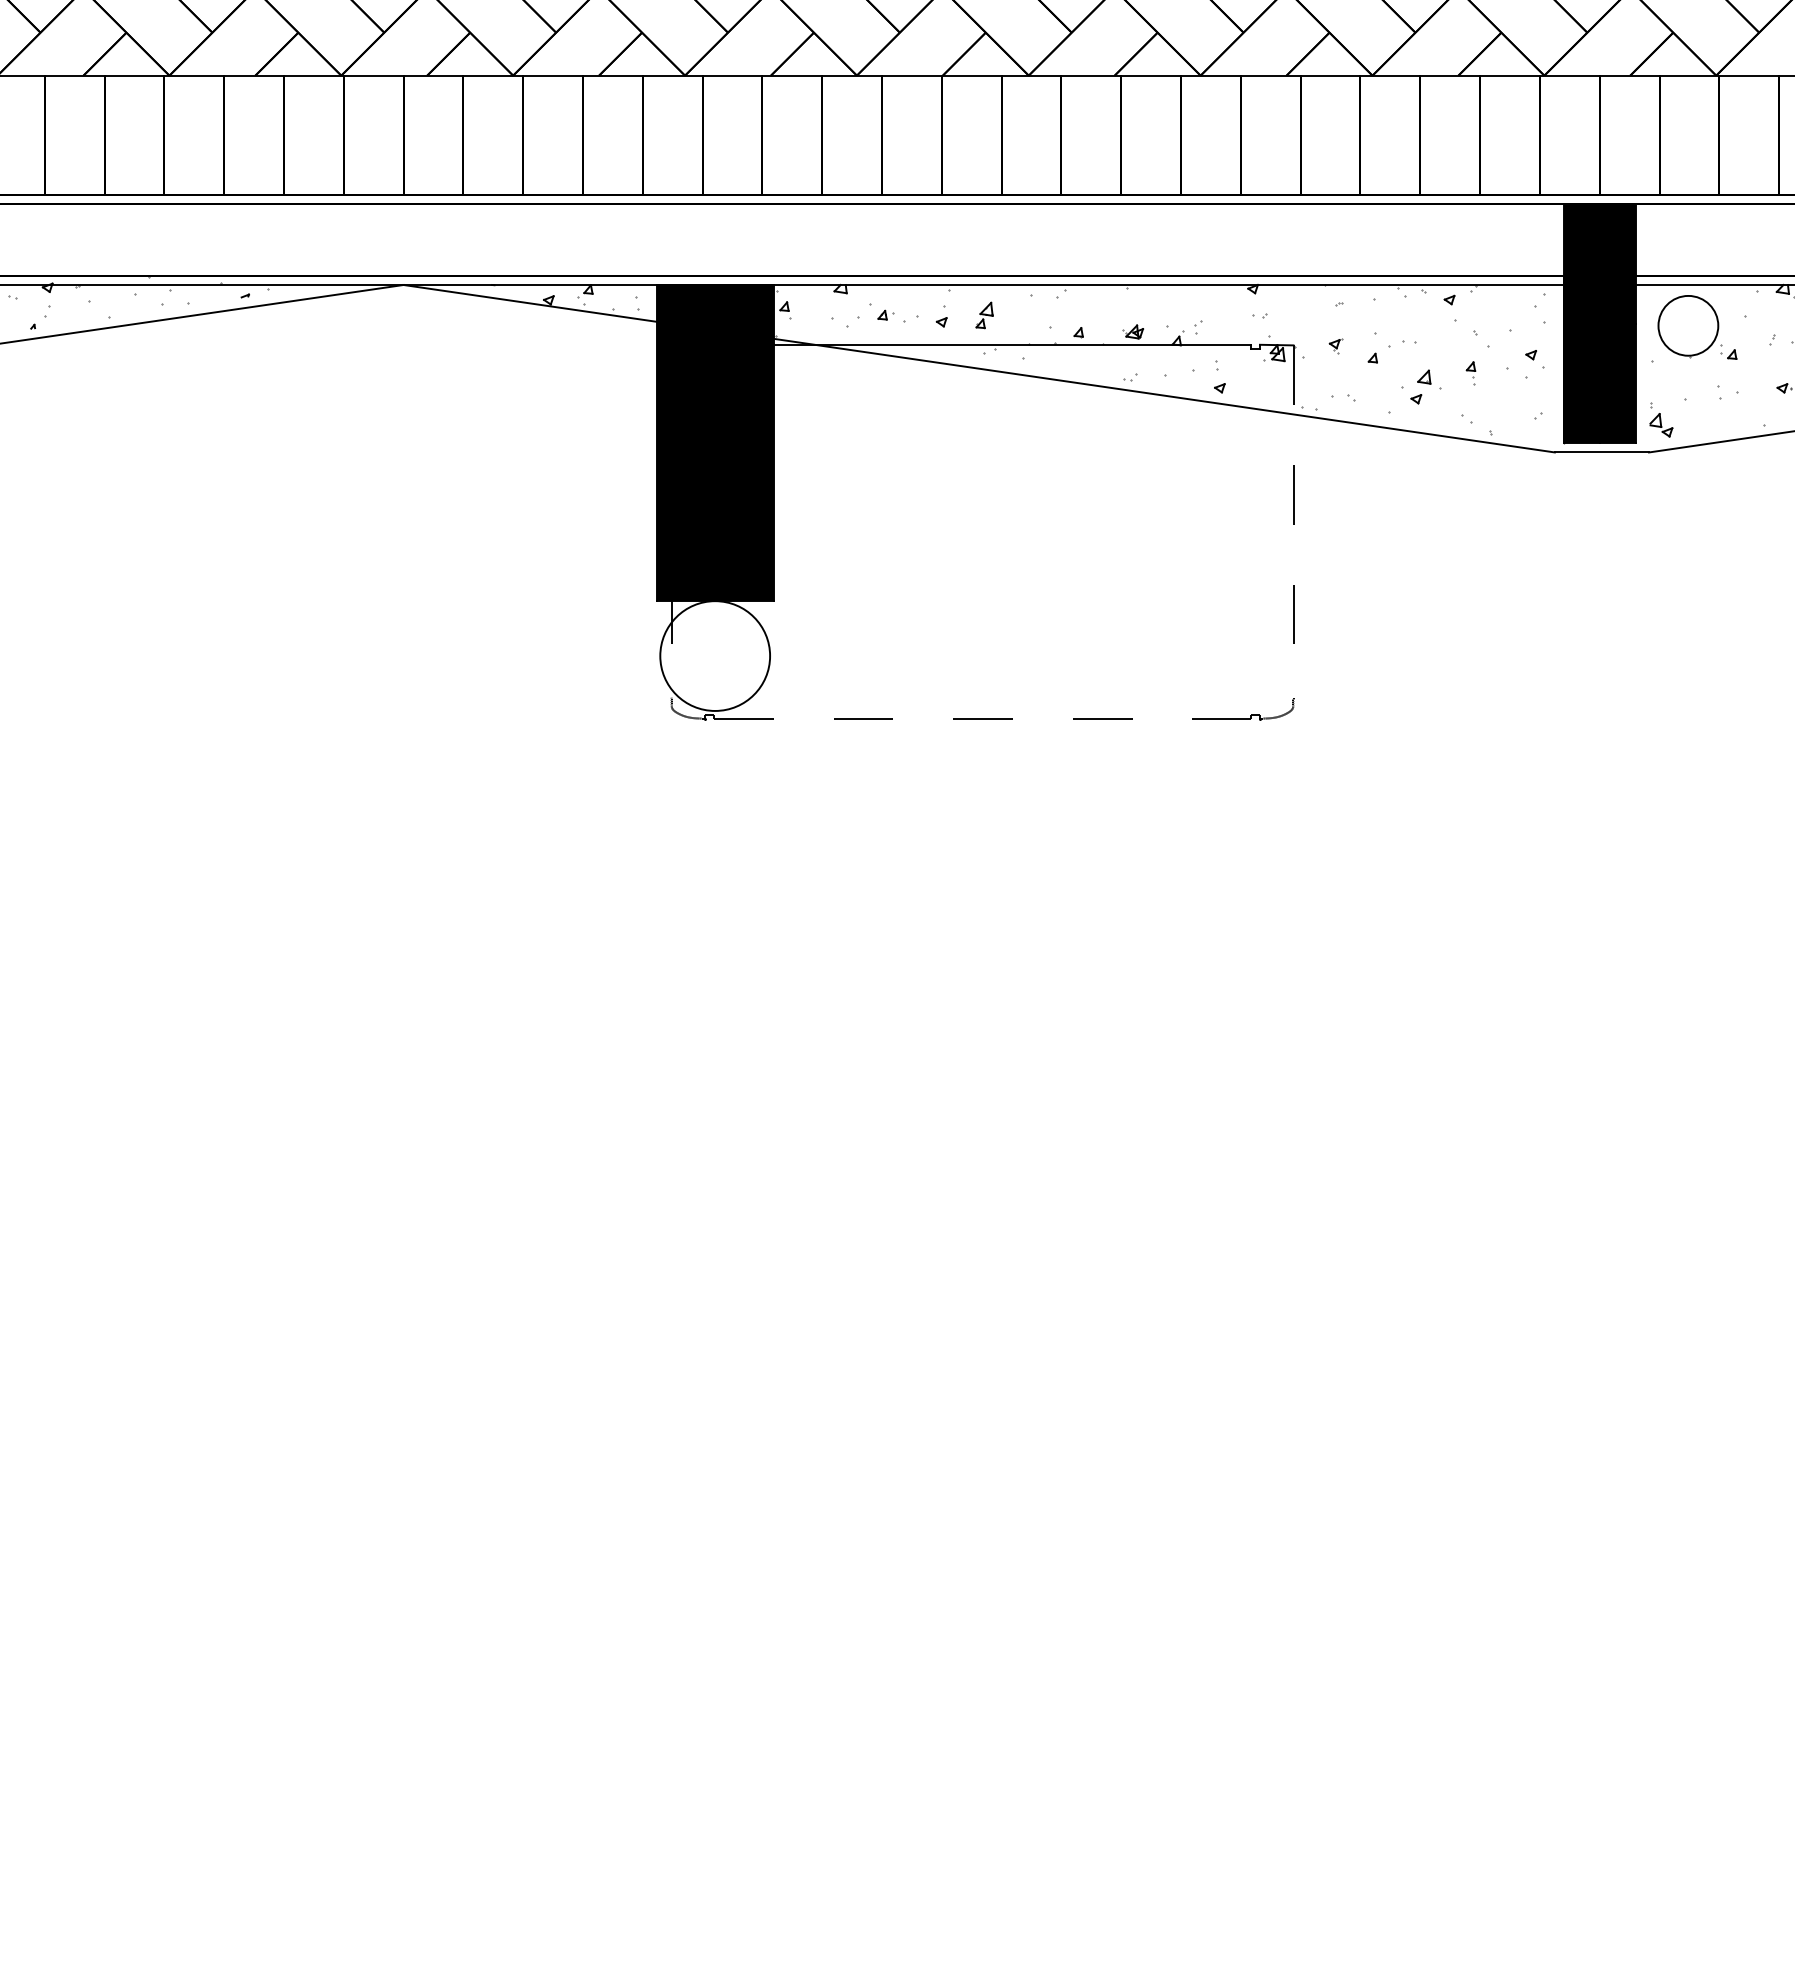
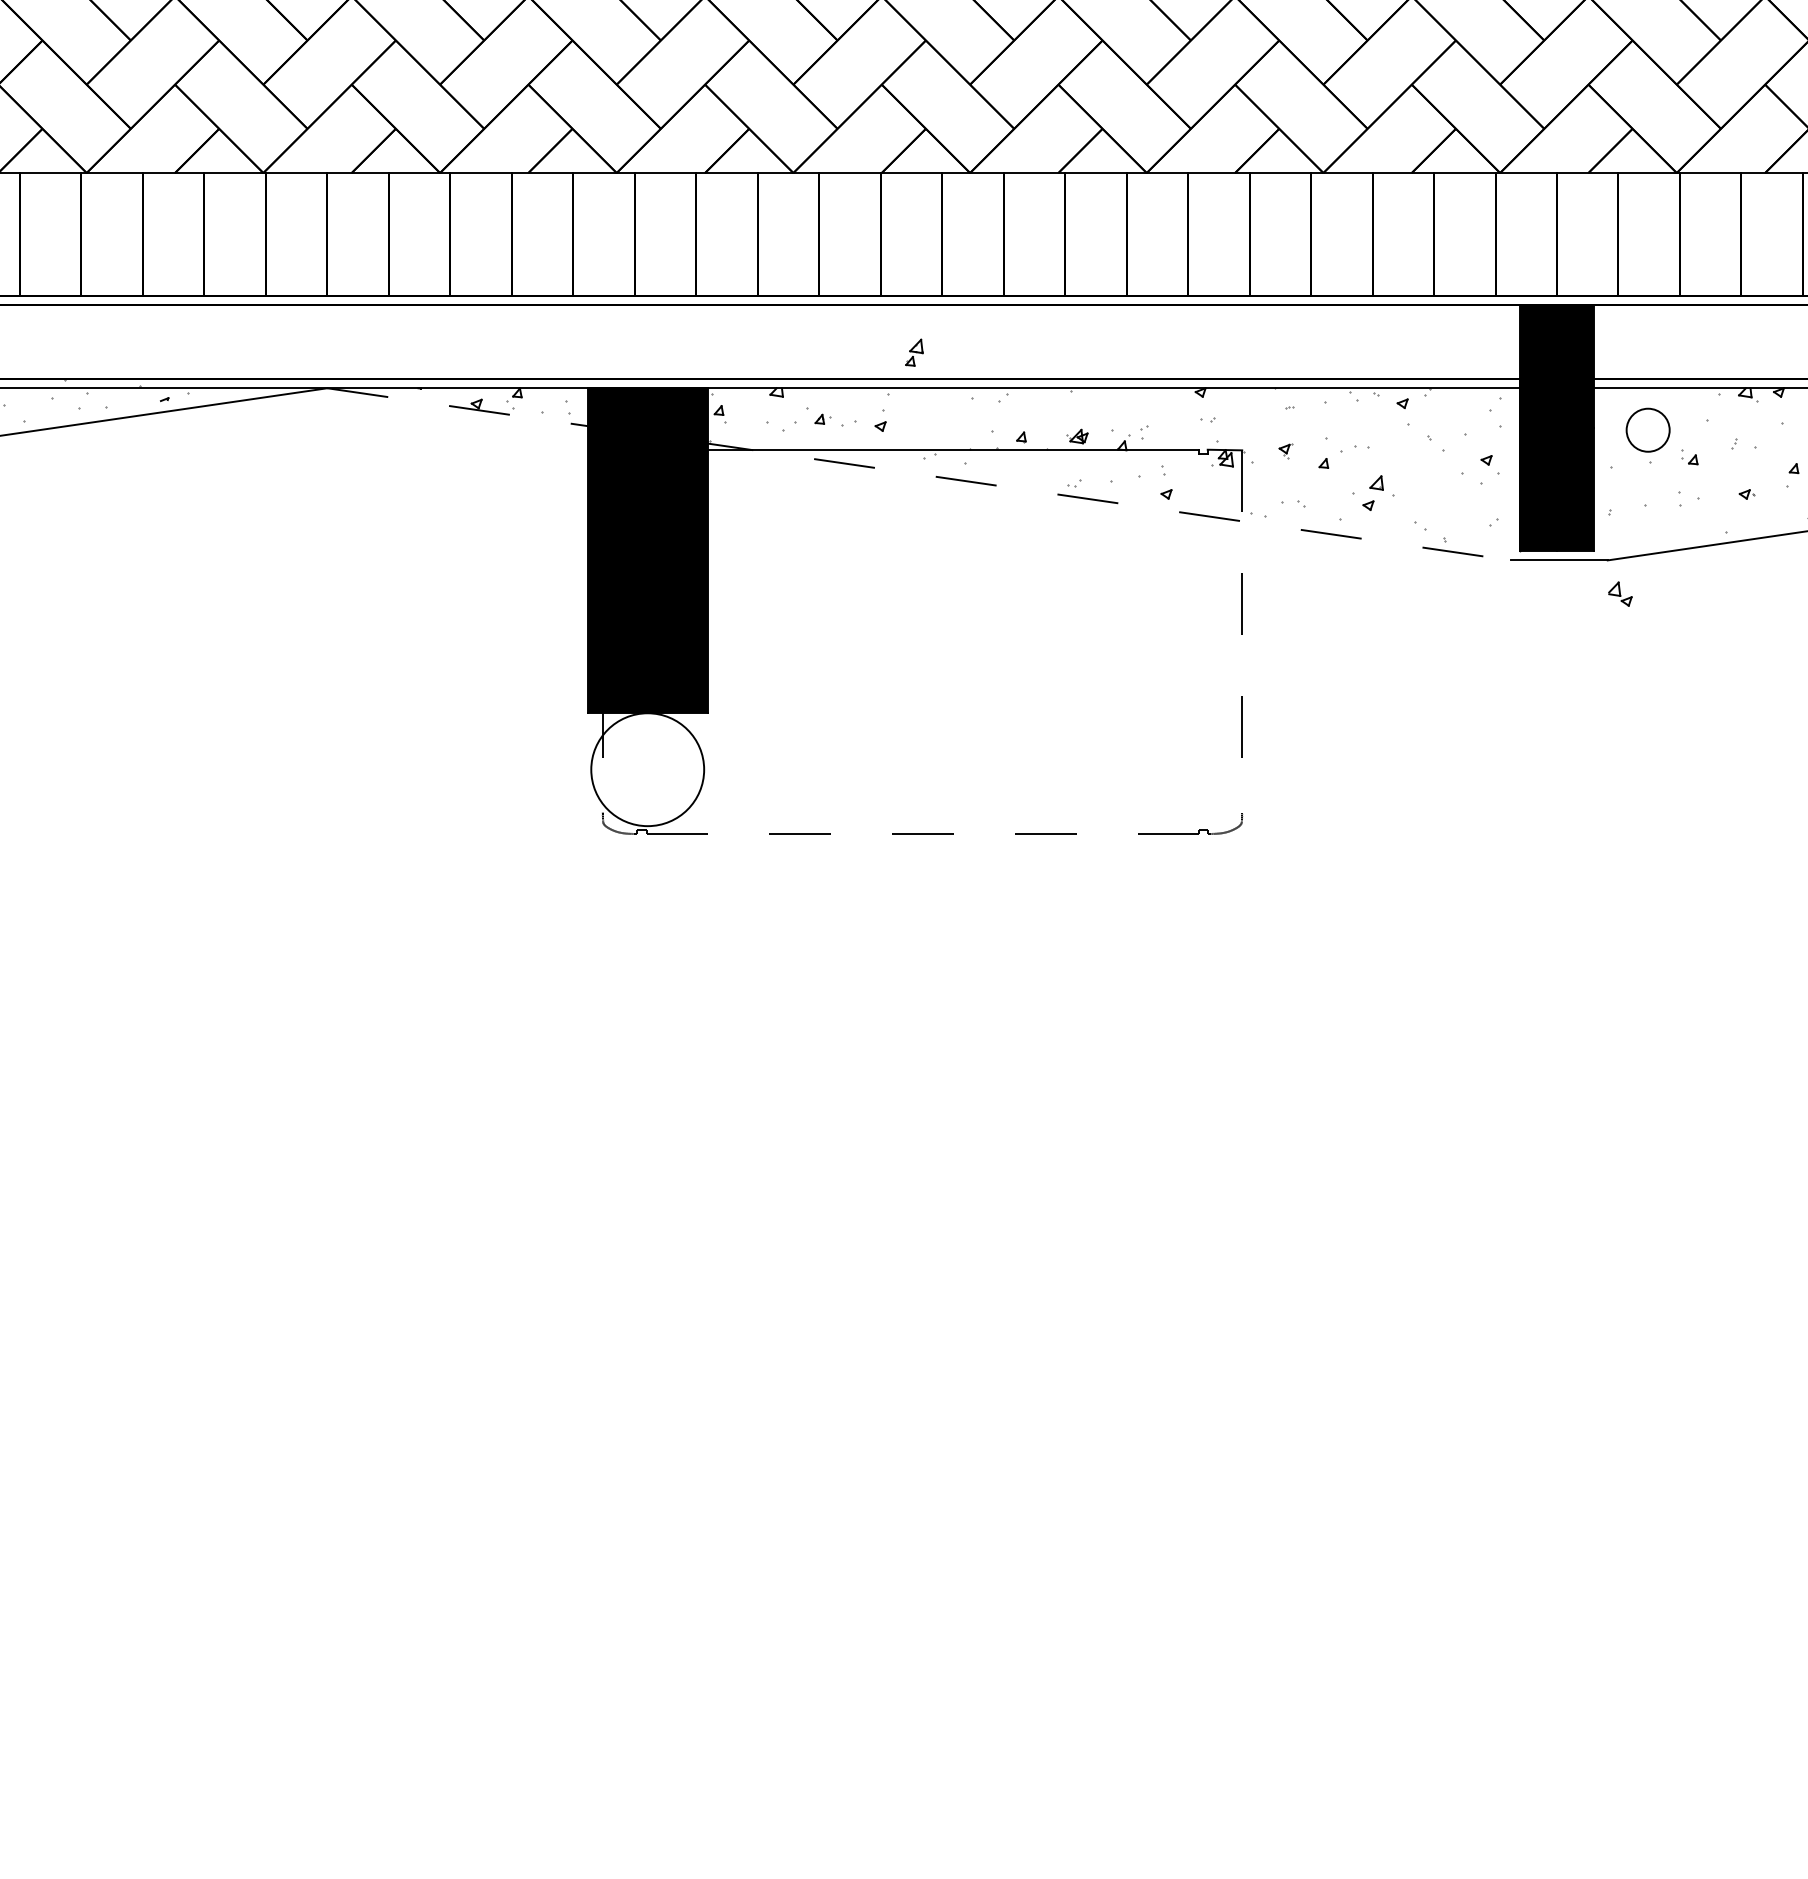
part: (984, 315) -> (914, 352), moved
circle: (1688, 325) -> (1648, 429), size x0.7
line: (979, 368) -> (919, 474), solid -> dashed
part: (1470, 373) -> (1424, 479), removed
part: (1661, 425) -> (1620, 594), moved

